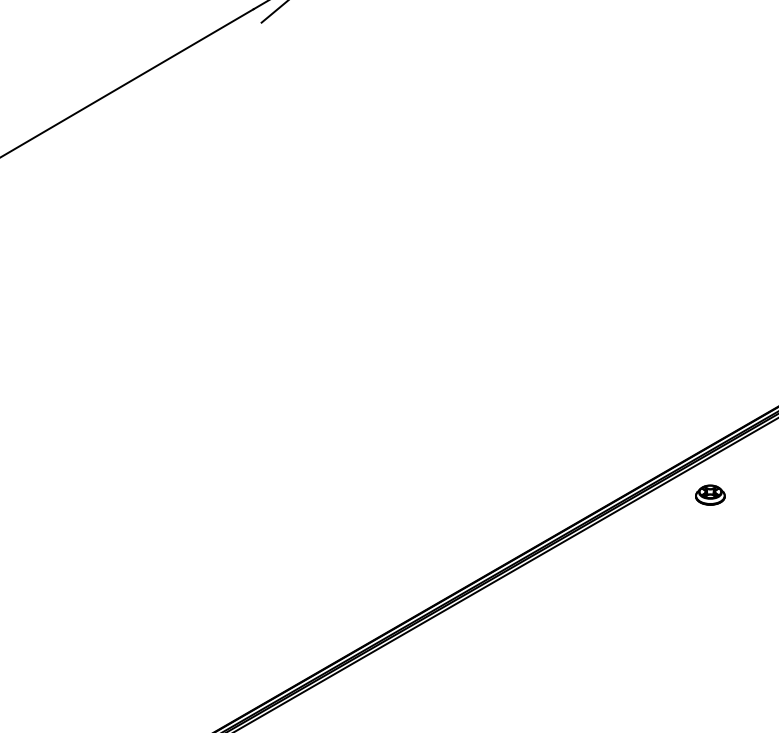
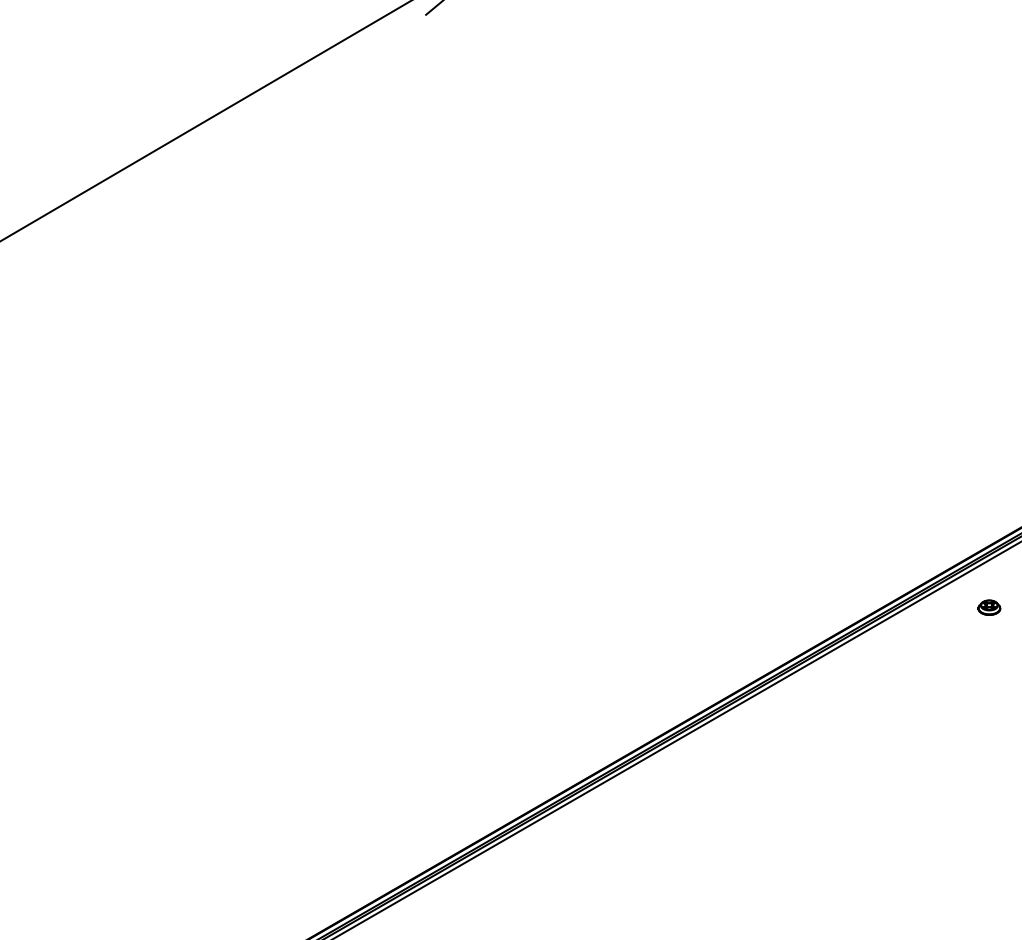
part: (710, 494) -> (989, 607), size x0.6

